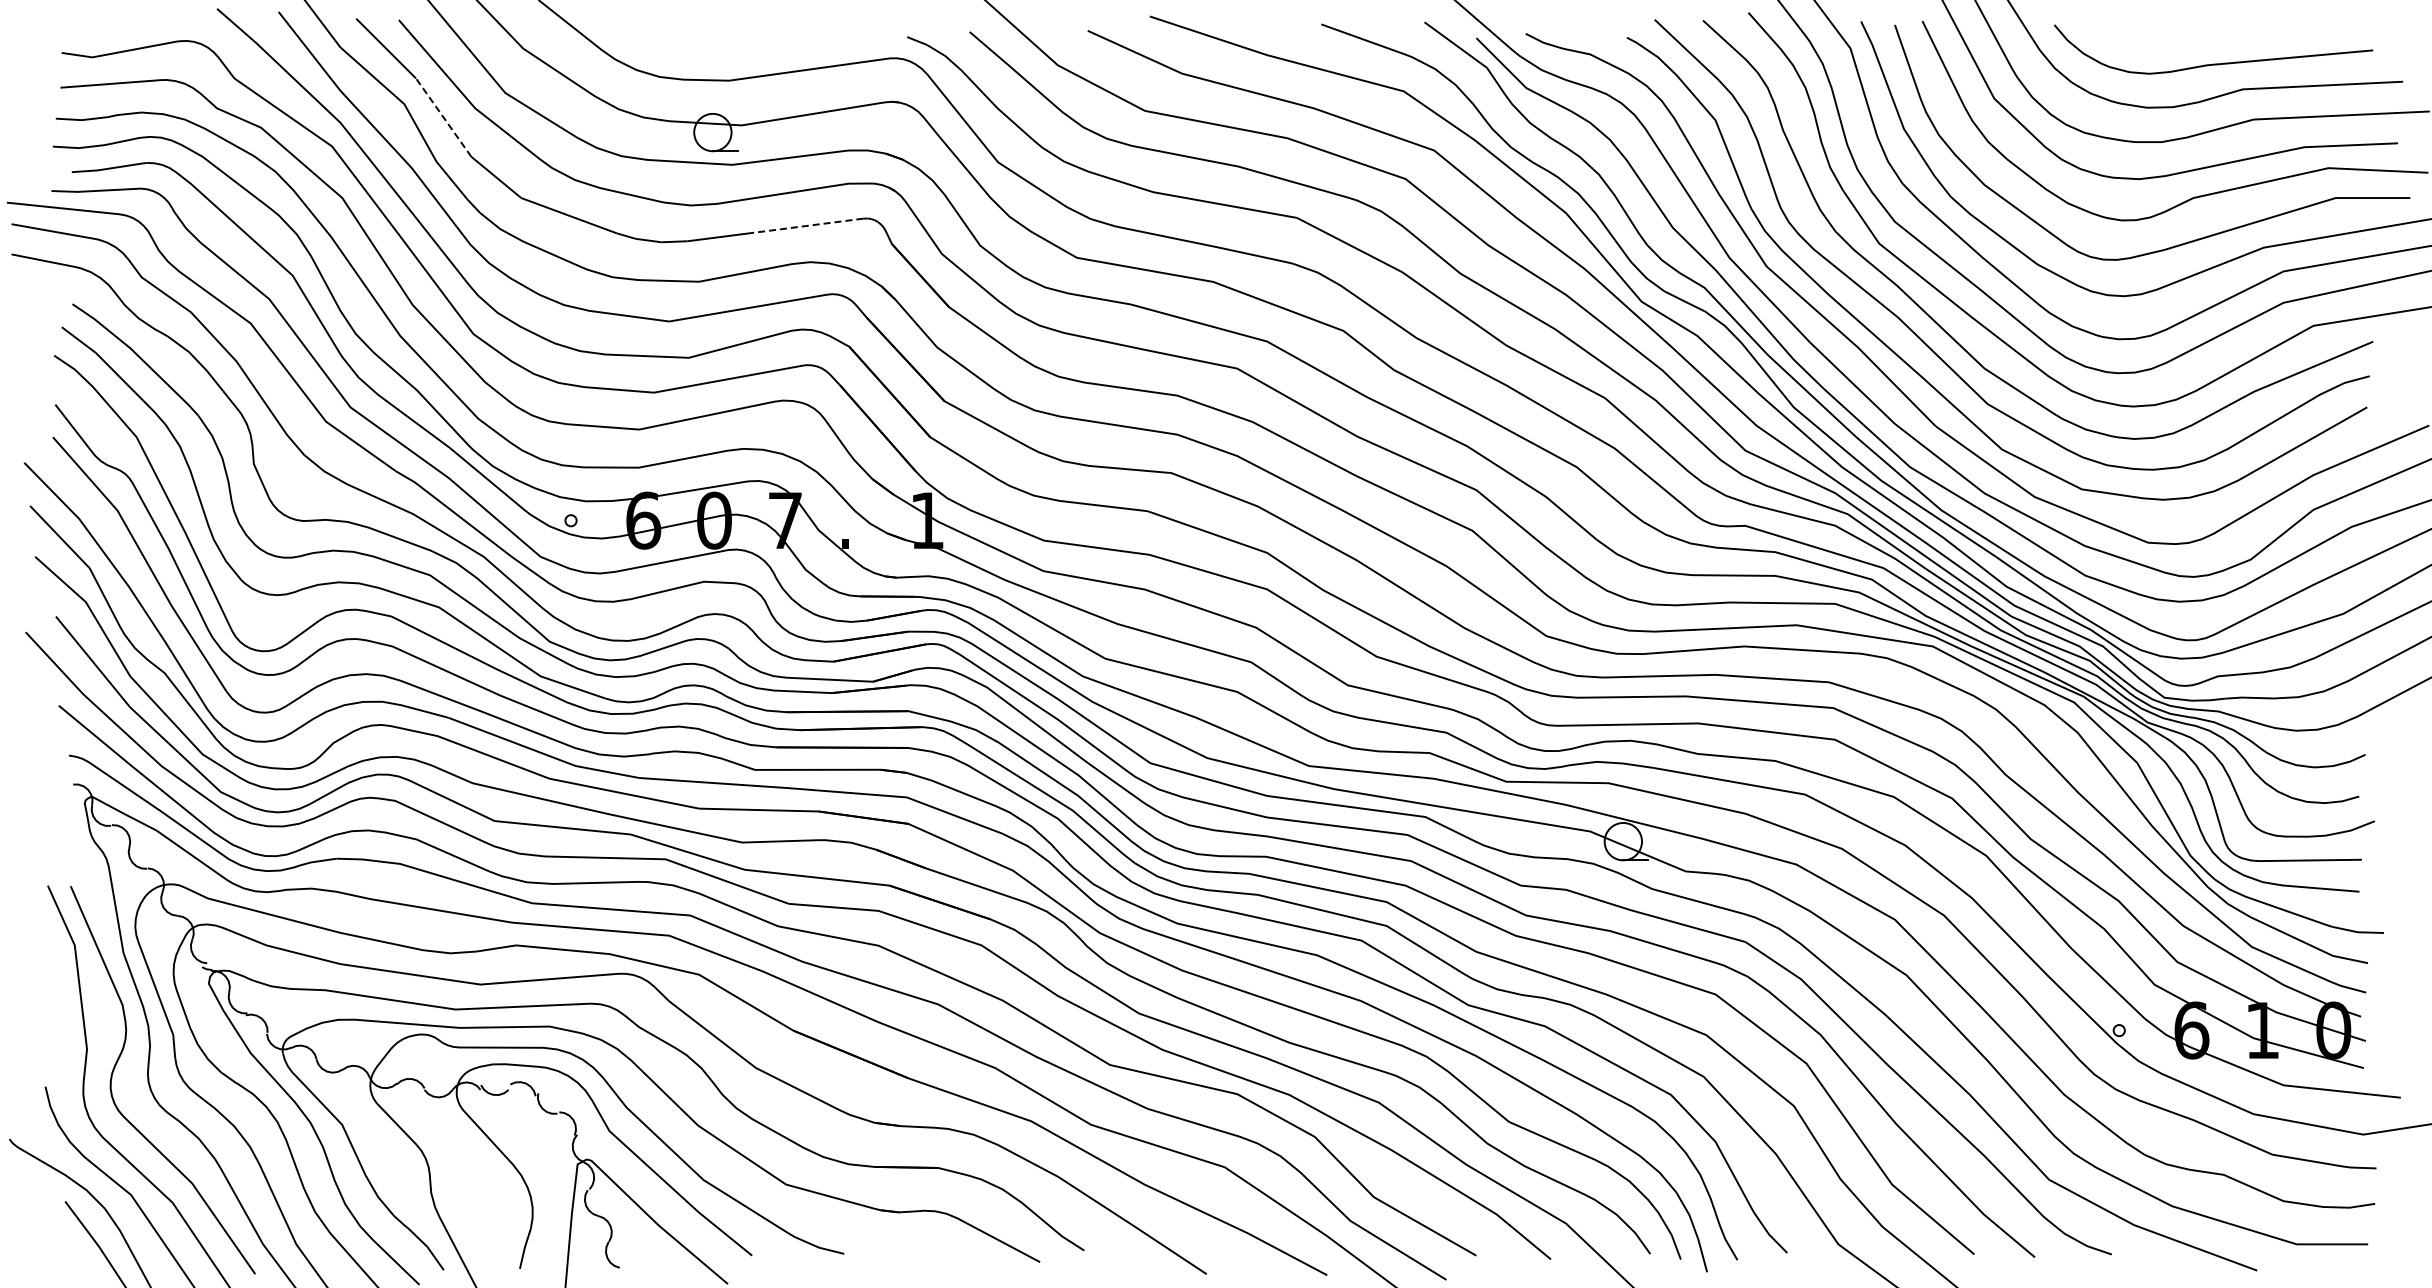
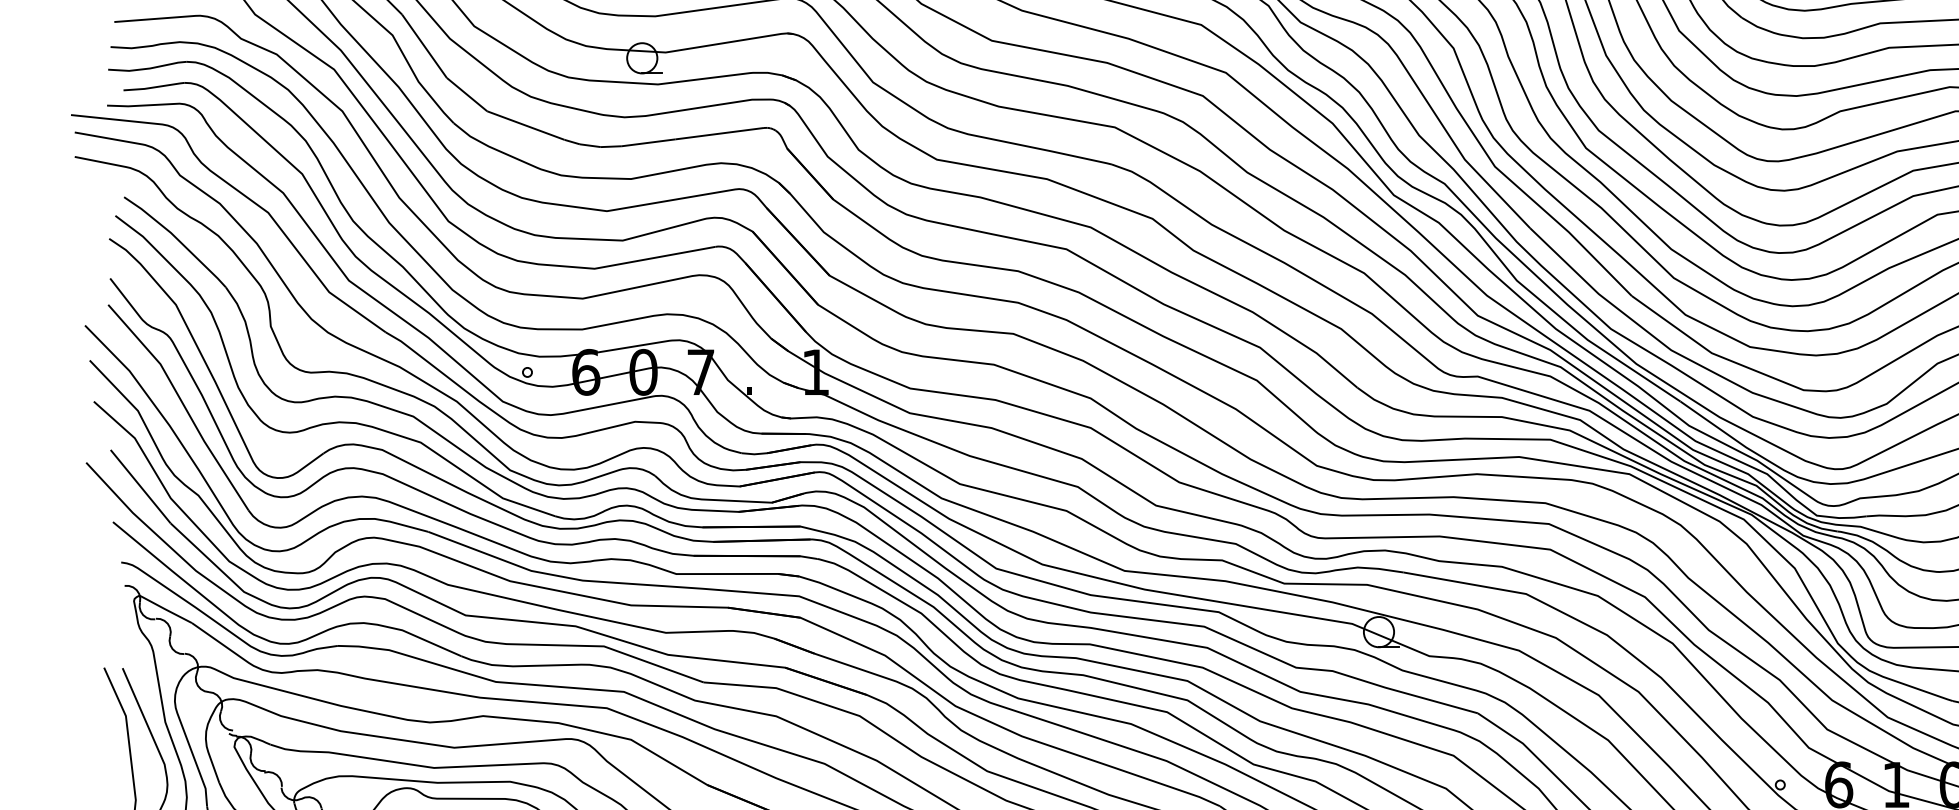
line: (443, 117) -> (424, 46), dashed -> solid
line: (808, 225) -> (719, 133), dashed -> solid

